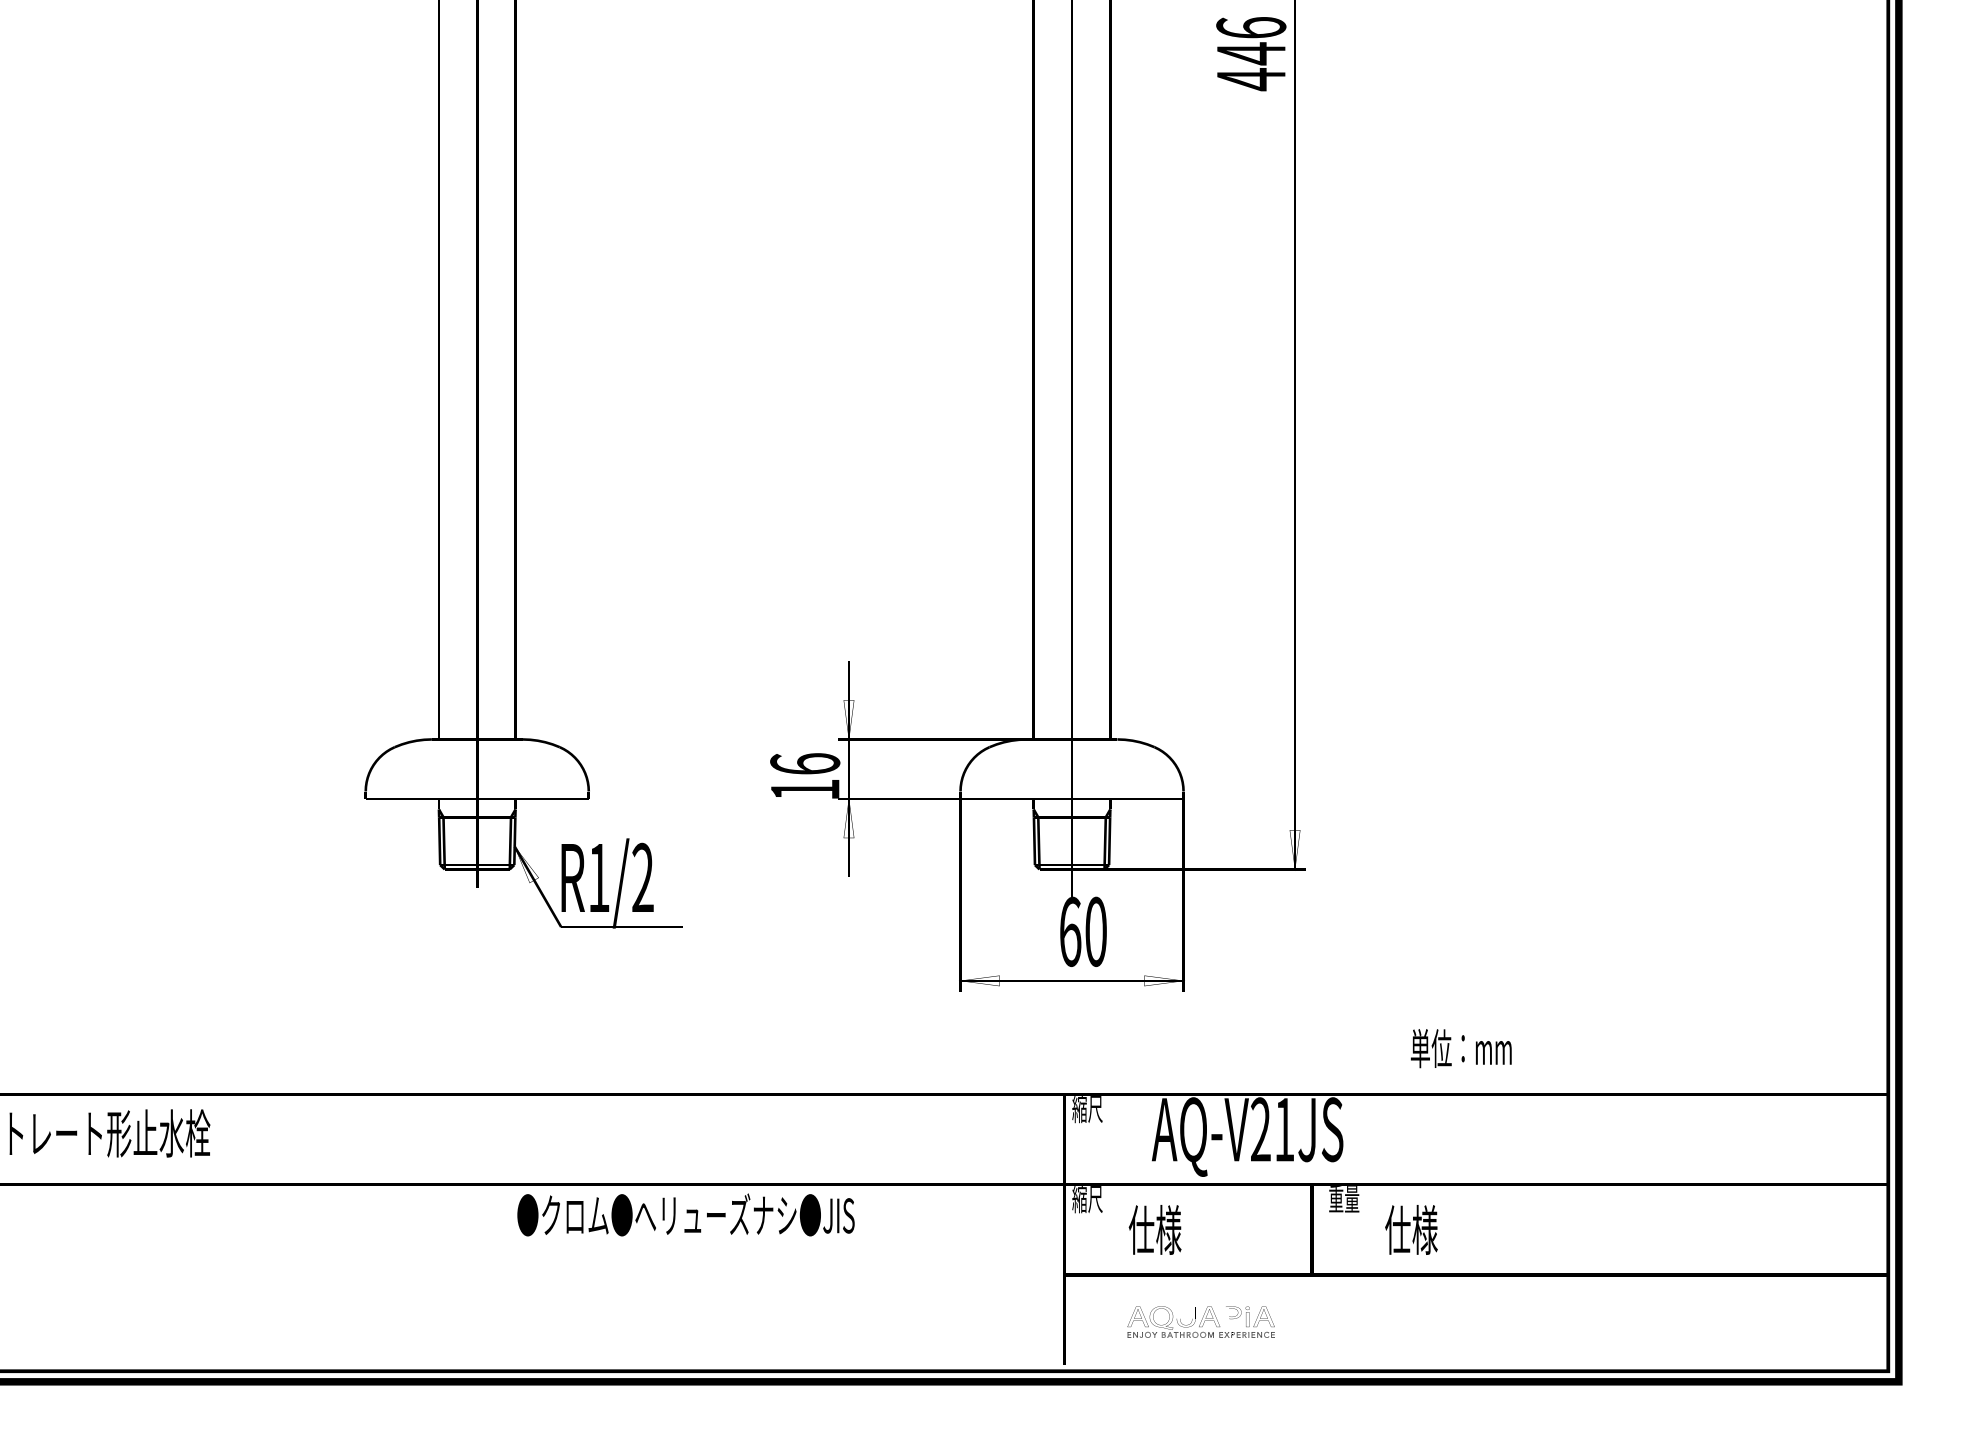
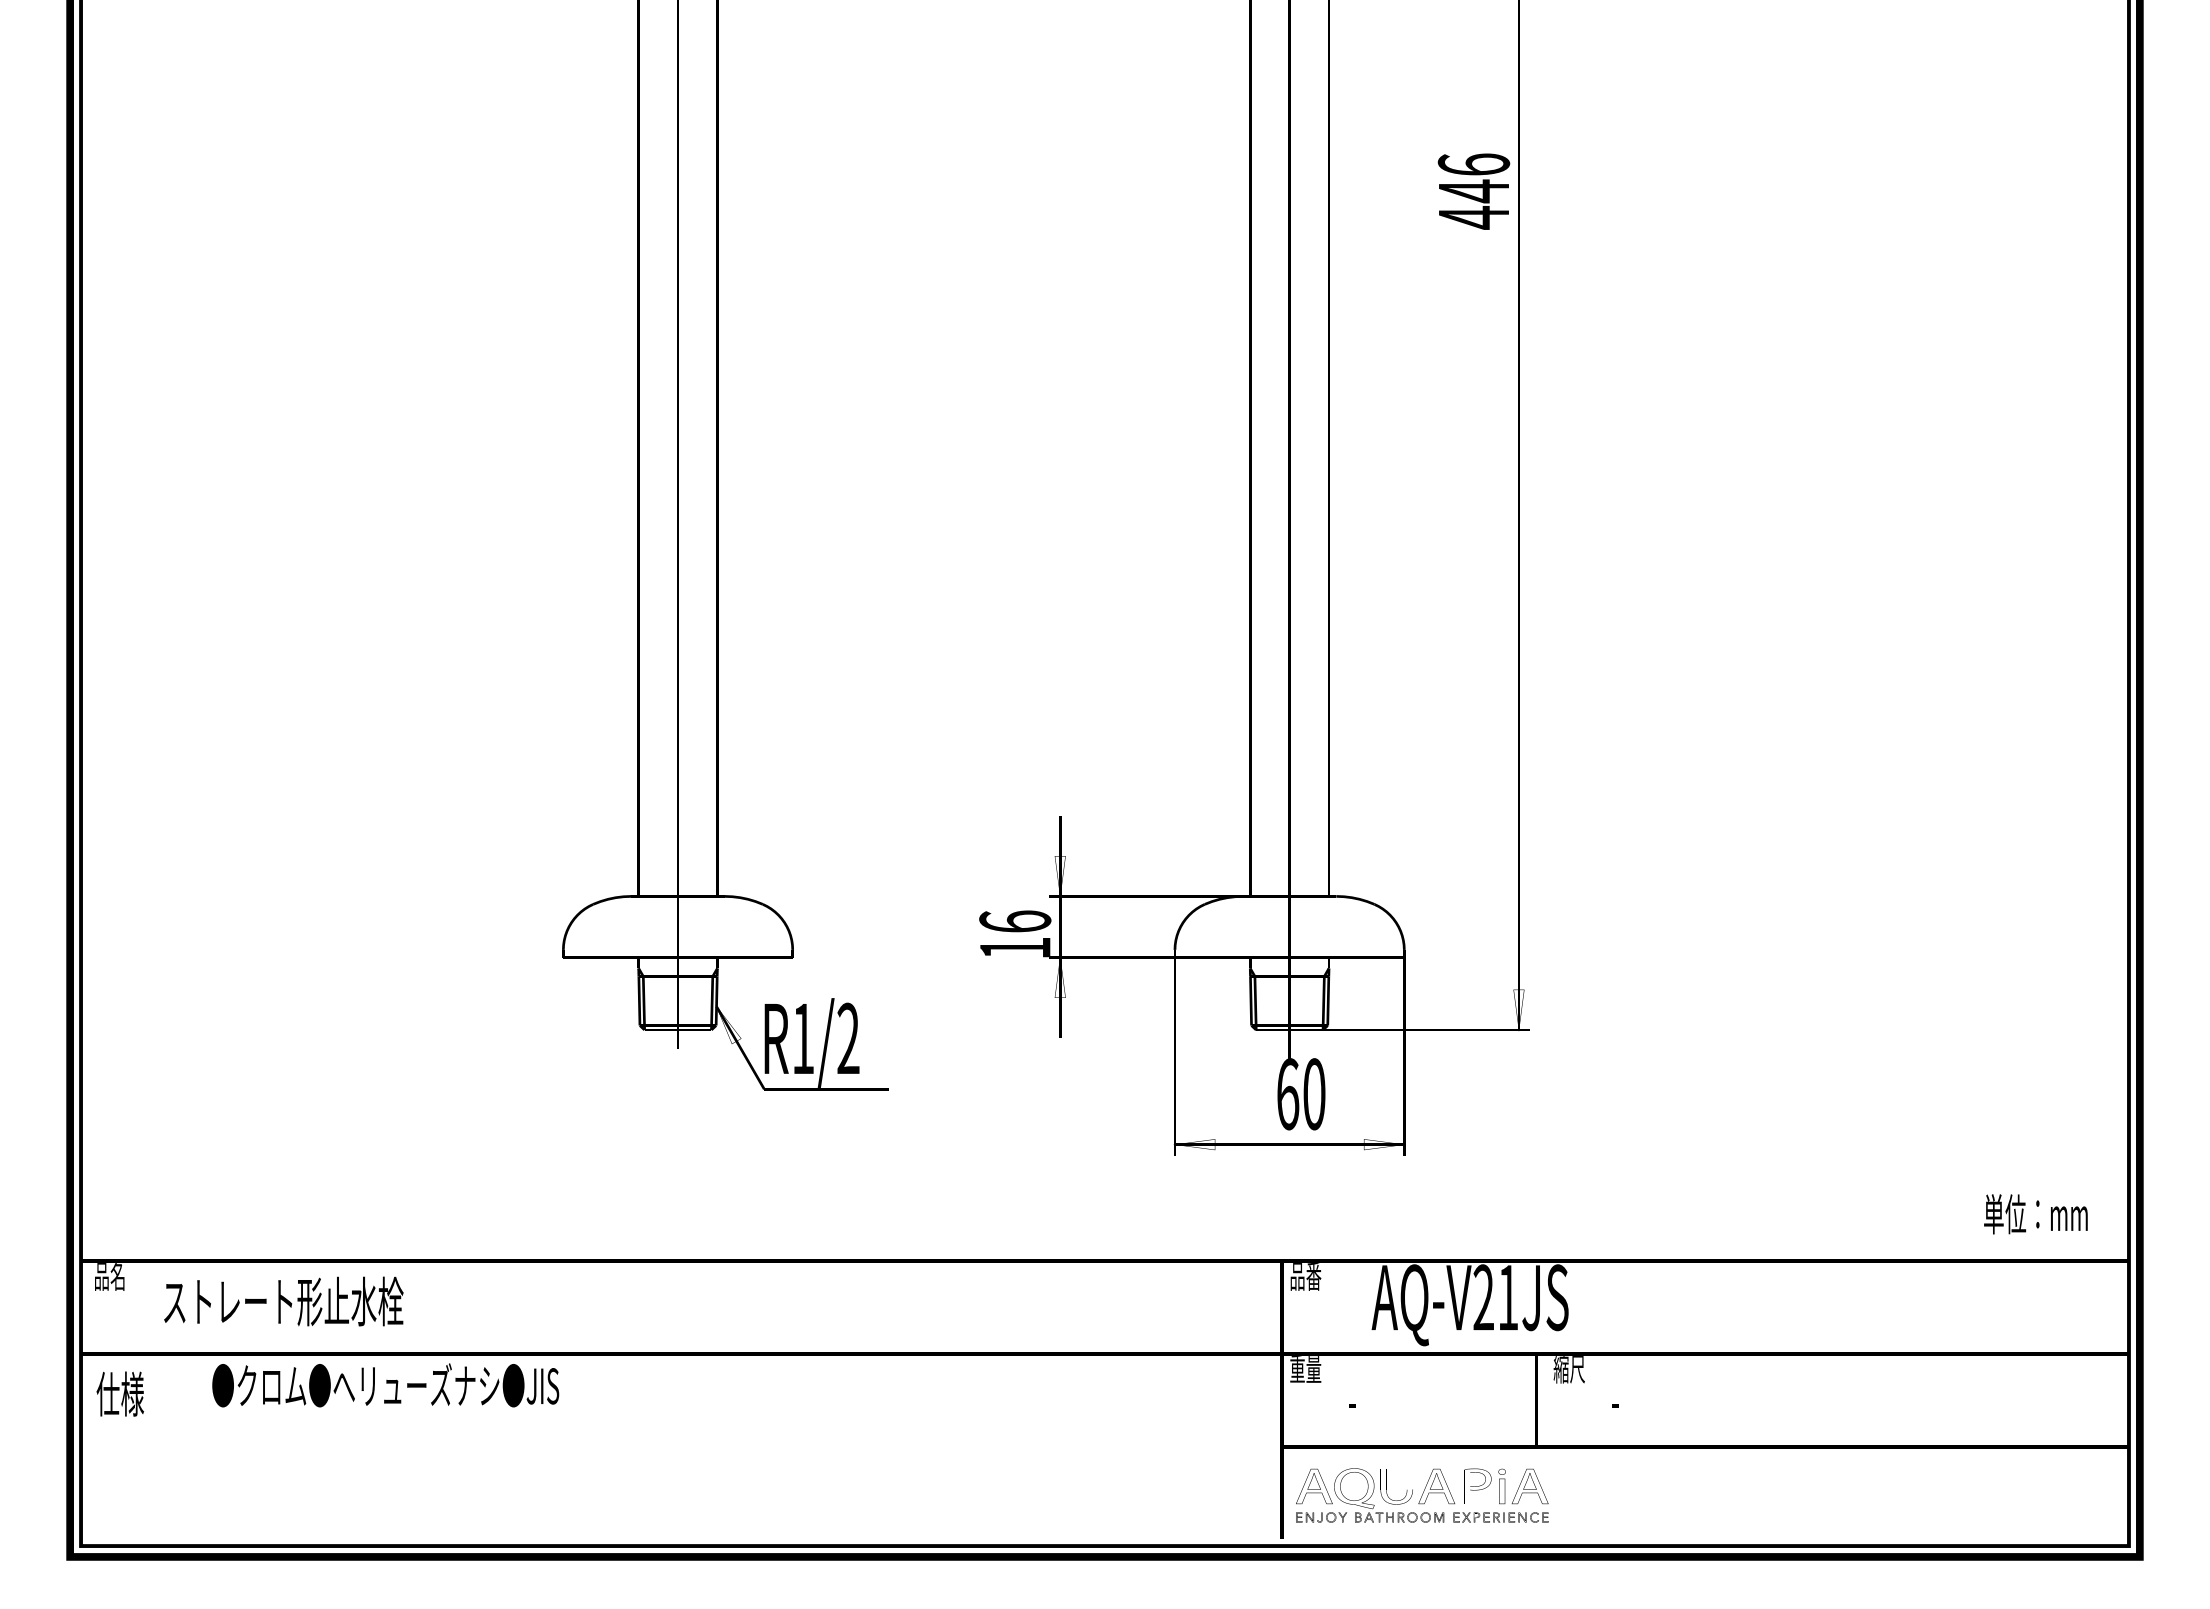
text: (1460, 1048) -> (2035, 1214), moved
text: (1087, 1109) -> (1305, 1276), 縮尺 -> 品番
text: (1087, 1199) -> (1305, 1369), 縮尺 -> 重量
text: (1343, 1199) -> (1568, 1369), 重量 -> 縮尺
text: (685, 1215) -> (385, 1385), moved
text: (1155, 1229) -> (1375, 1400), 仕様 -> -
text: (1411, 1229) -> (1638, 1400), 仕様 -> -
part: (1201, 1322) -> (1422, 1495), size x1.67

